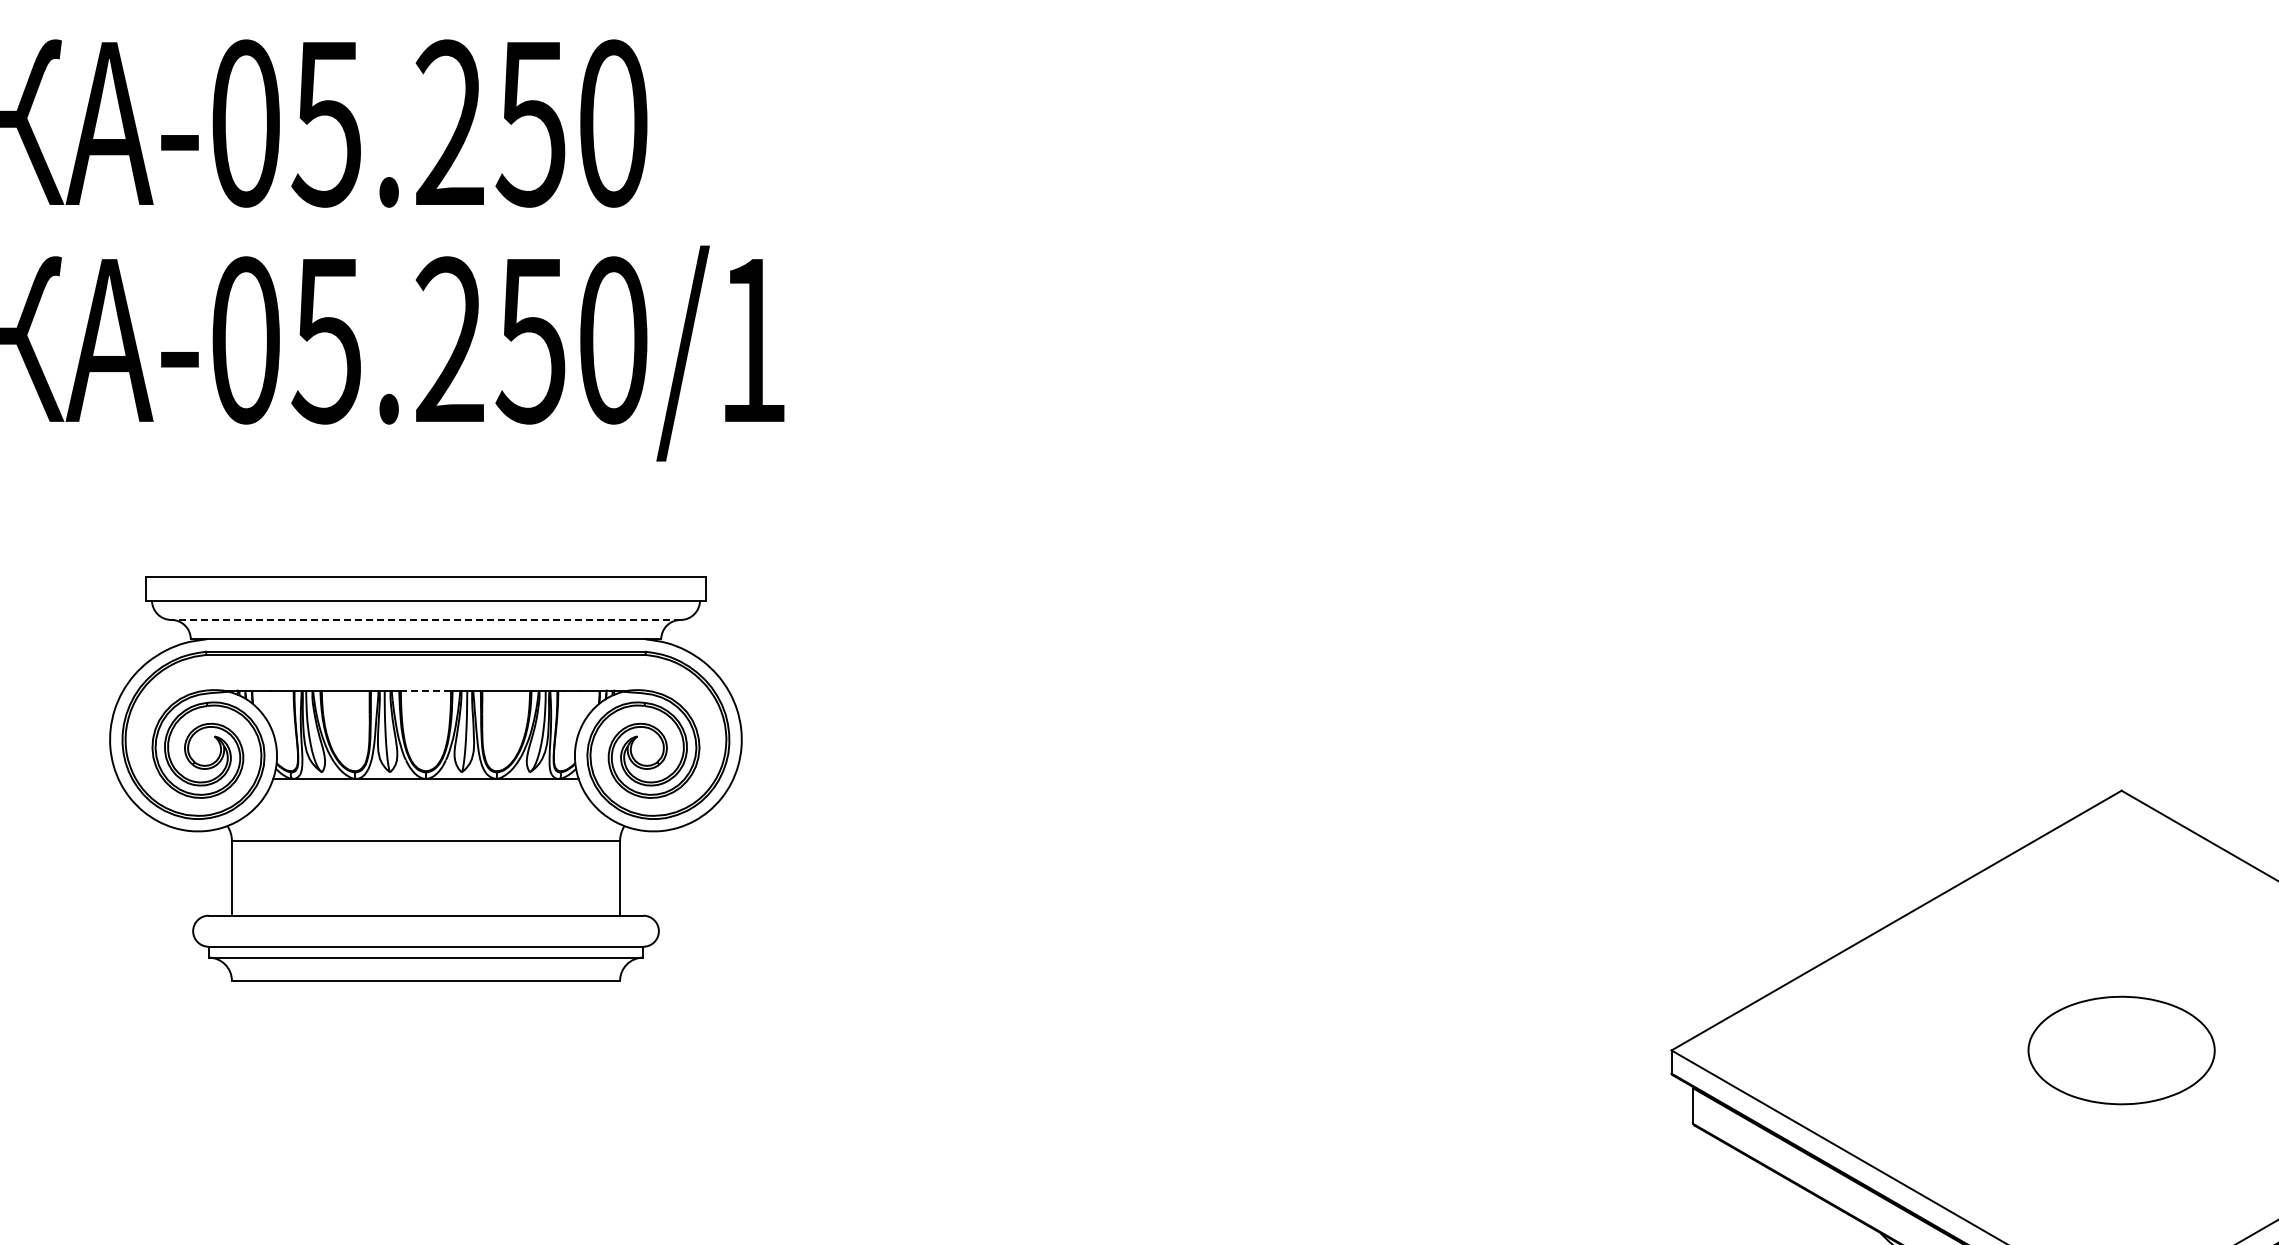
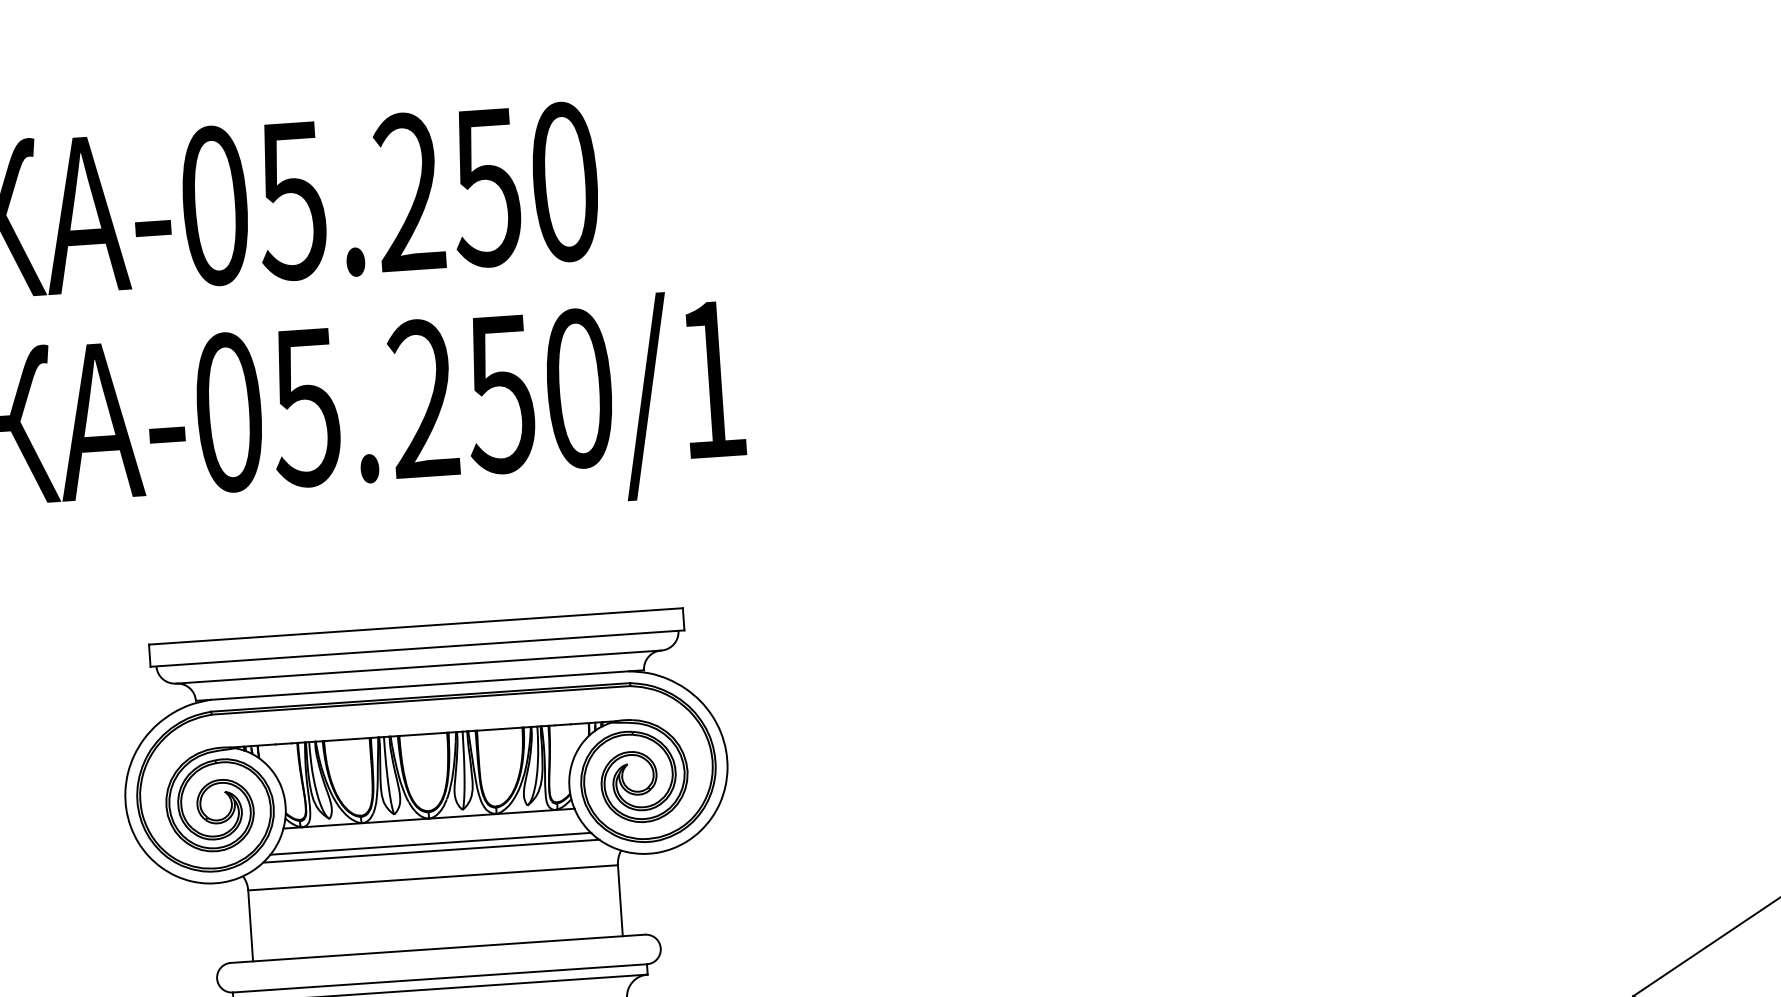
line: (426, 619) -> (419, 666), dashed -> solid
line: (425, 690) -> (422, 734), dashed -> solid
line: (425, 805) -> (430, 843), added
line: (425, 813) -> (430, 851), added

